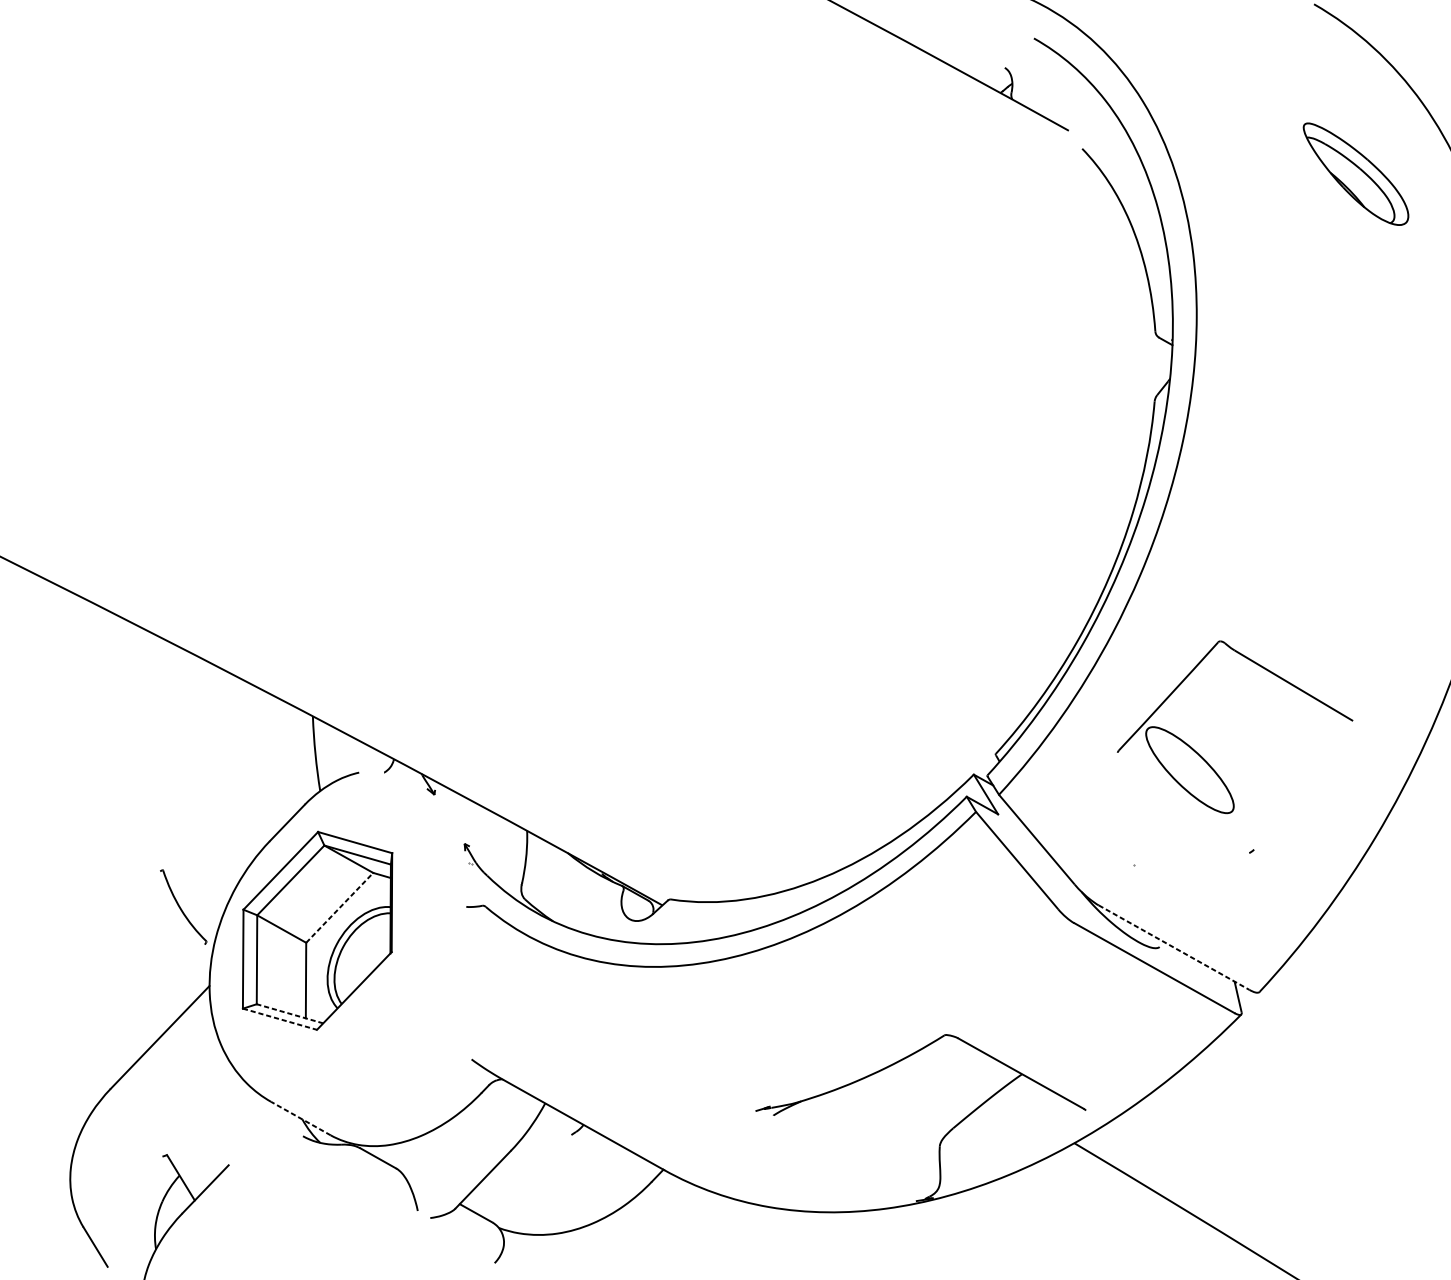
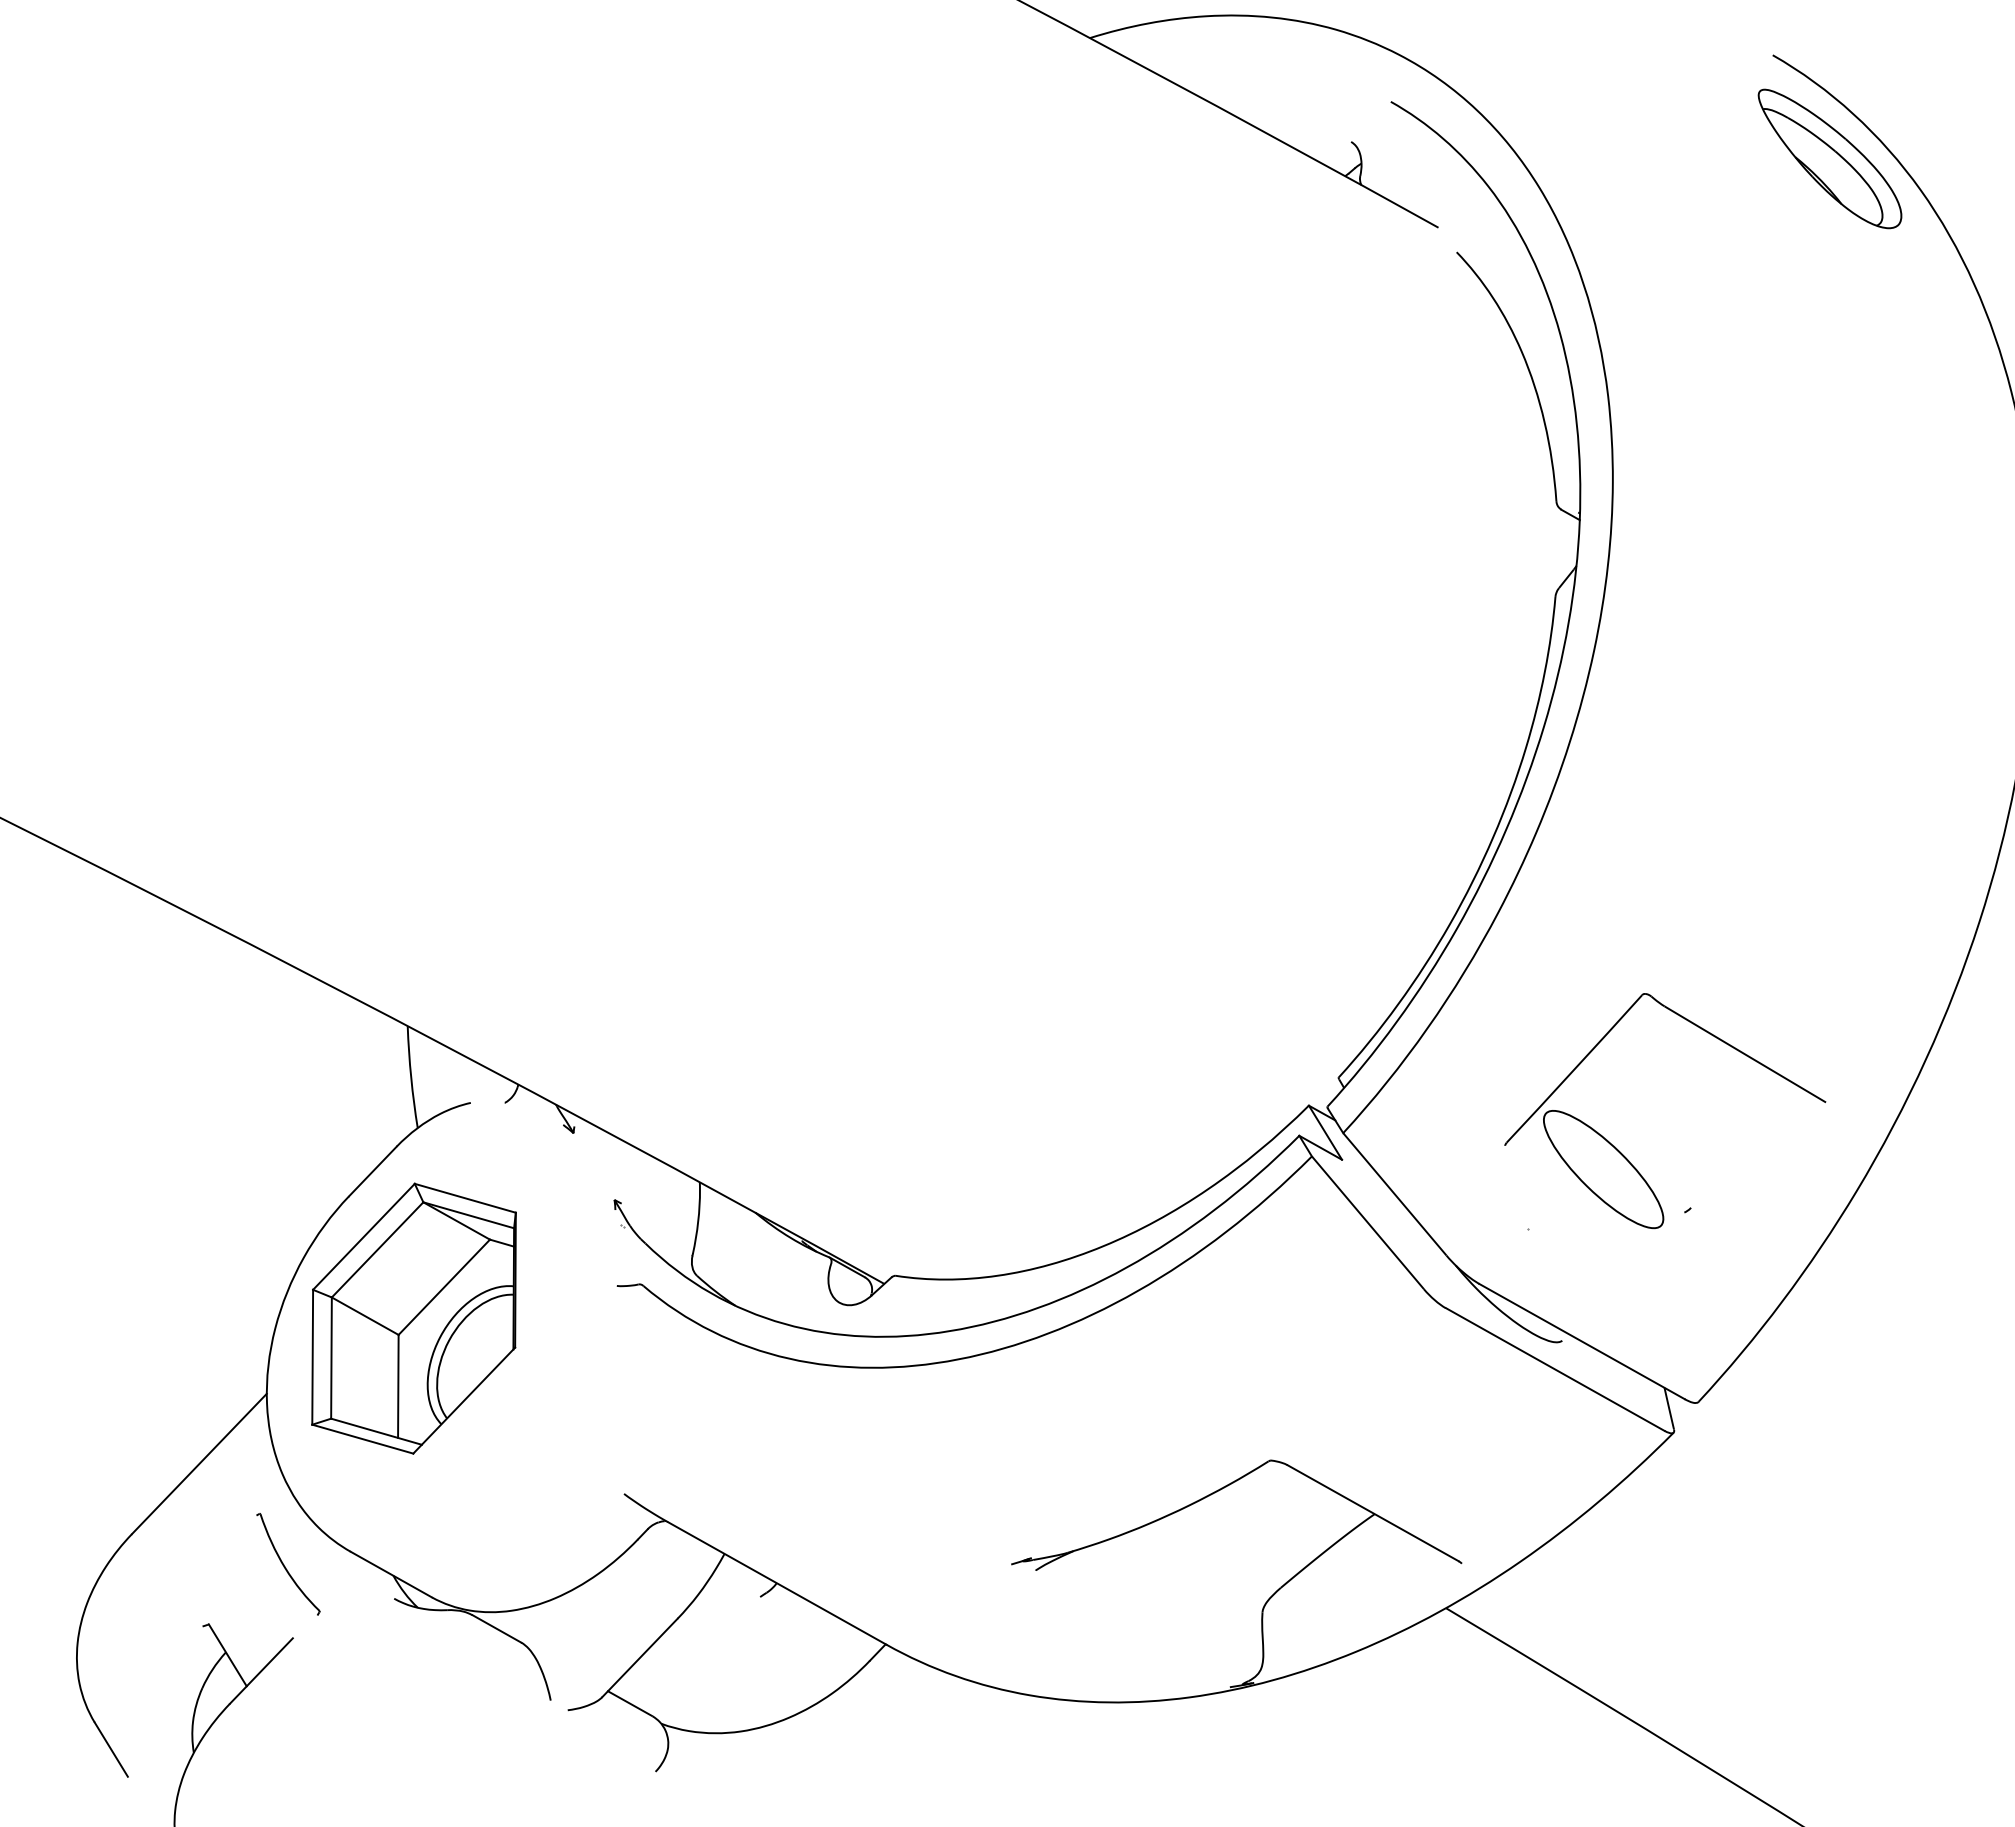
part: (1355, 173) -> (1829, 158), moved
part: (1203, 758) -> (1622, 1153), moved
part: (183, 907) -> (288, 1564), moved
line: (339, 907) -> (444, 1286), dashed -> solid
line: (1174, 947) -> (1582, 1341), dashed -> solid
line: (290, 1013) -> (376, 1431), dashed -> solid
line: (279, 1019) -> (362, 1439), dashed -> solid
line: (301, 1118) -> (391, 1574), dashed -> solid

